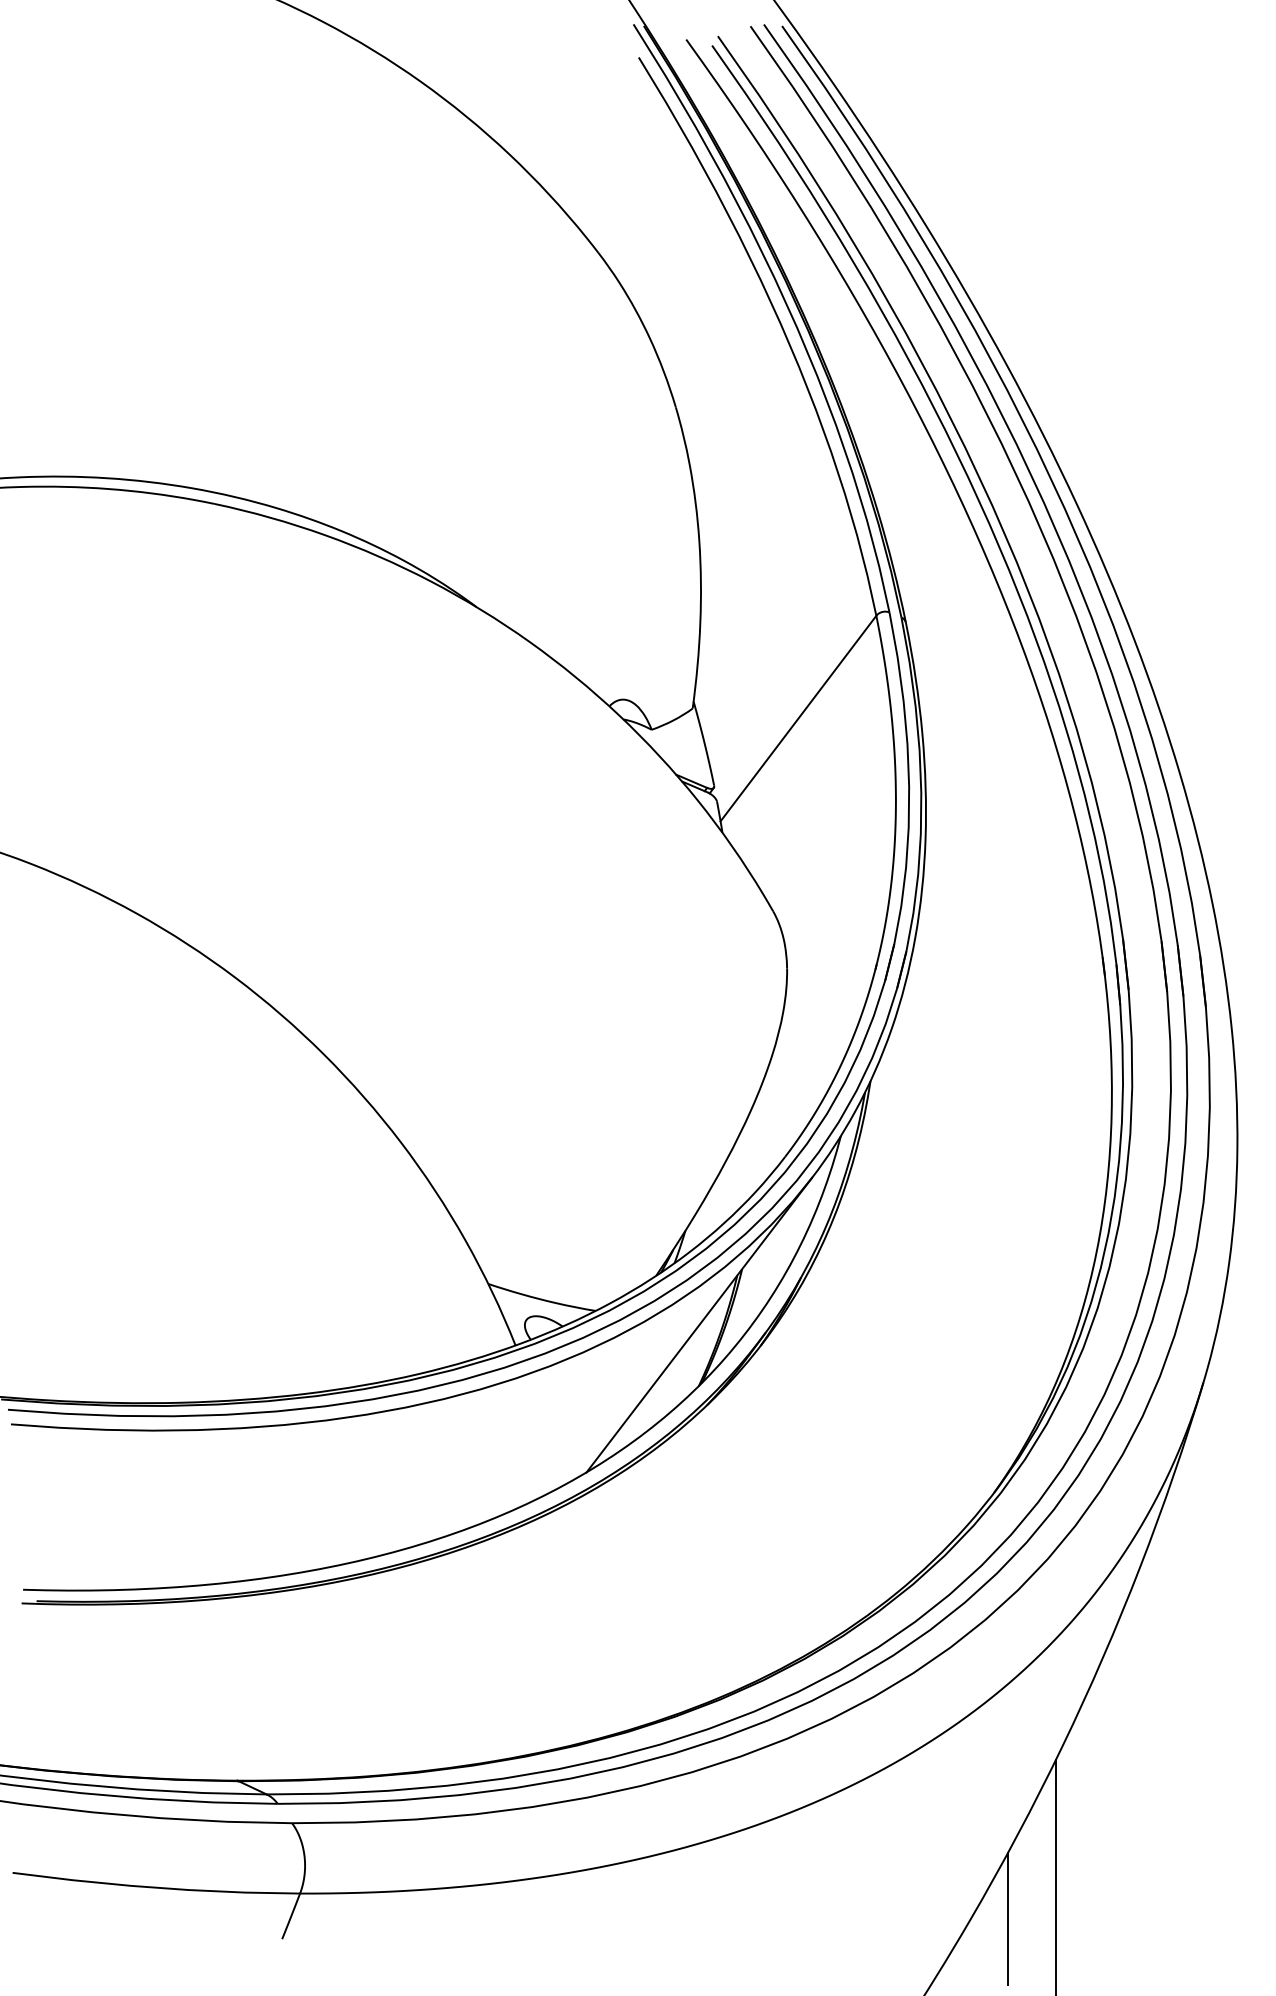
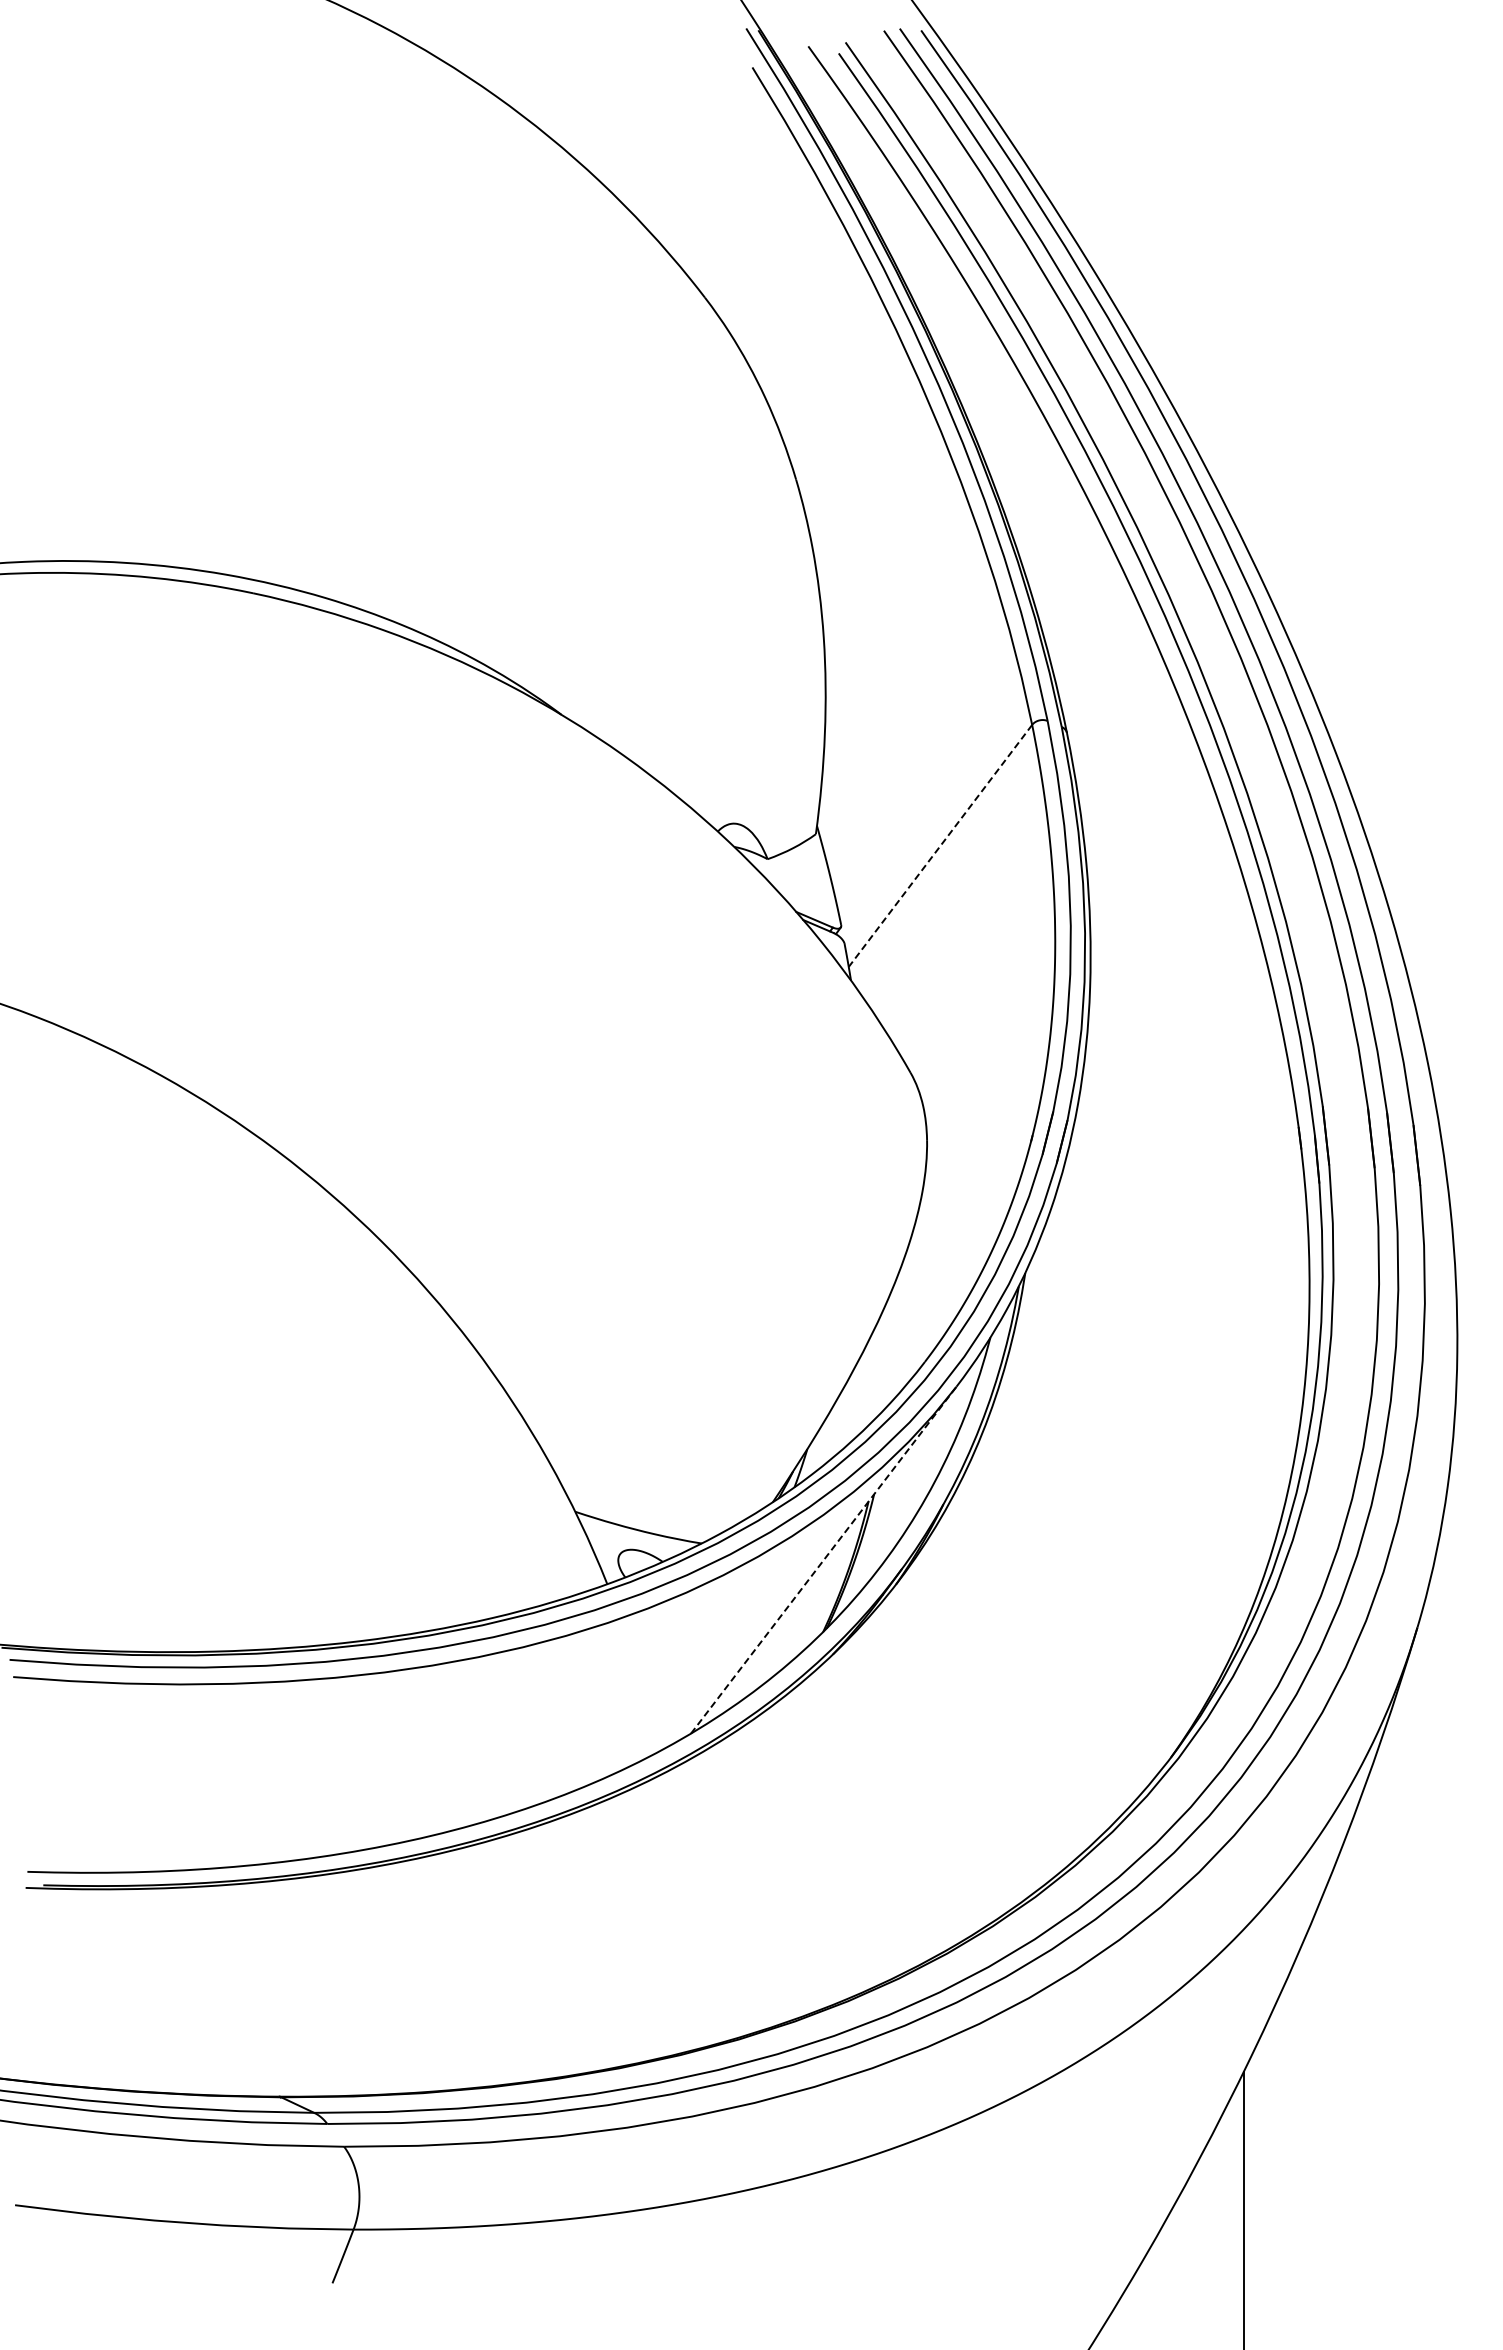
line: (798, 718) -> (940, 845), solid -> dashed
line: (699, 1324) -> (824, 1559), solid -> dashed
line: (1008, 1918) -> (1187, 2259), removed

